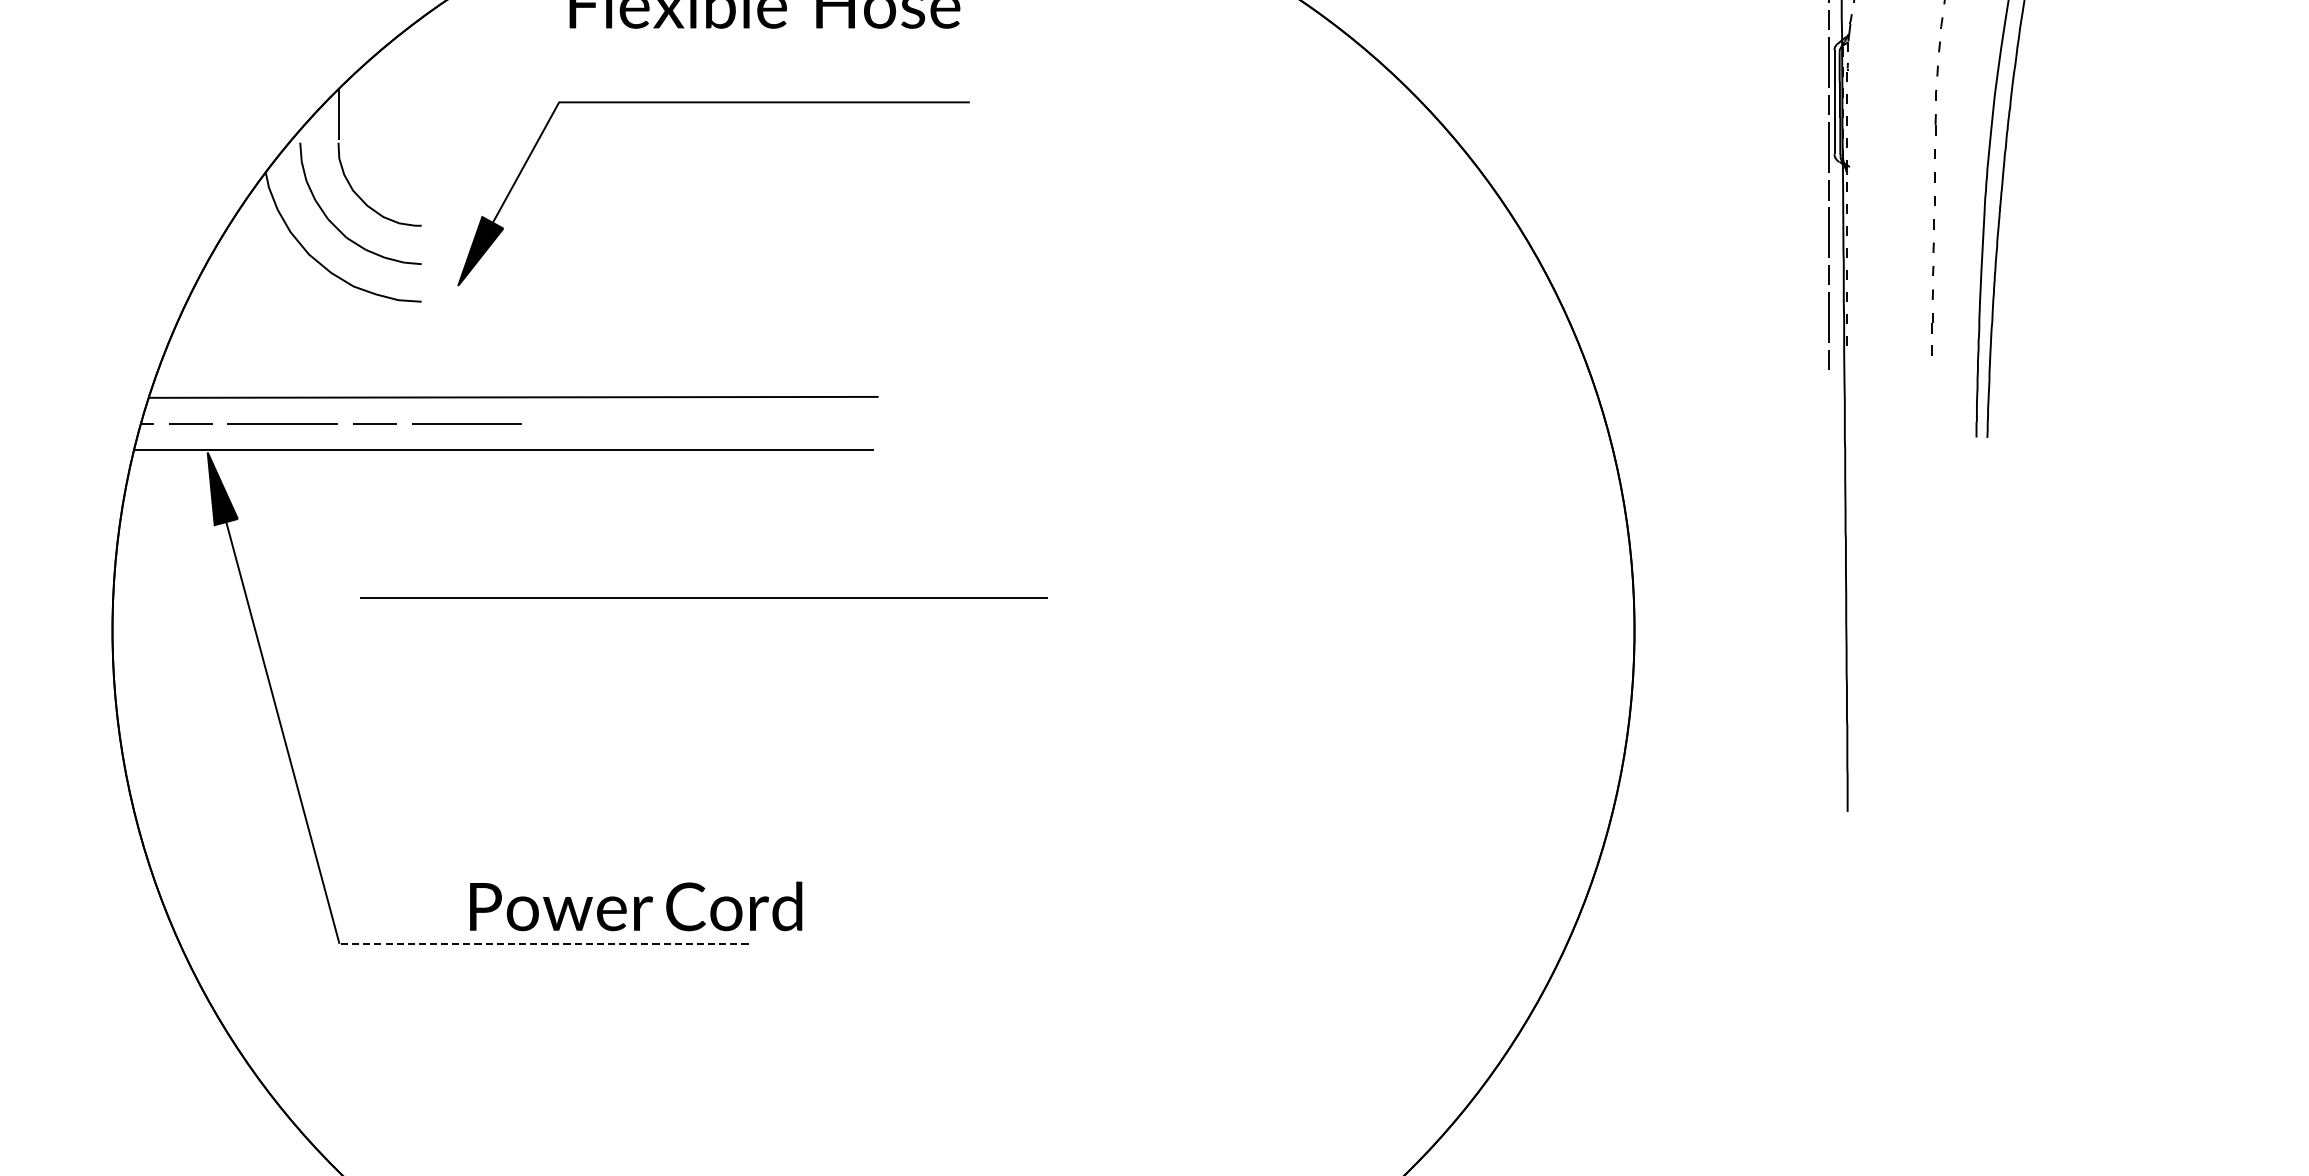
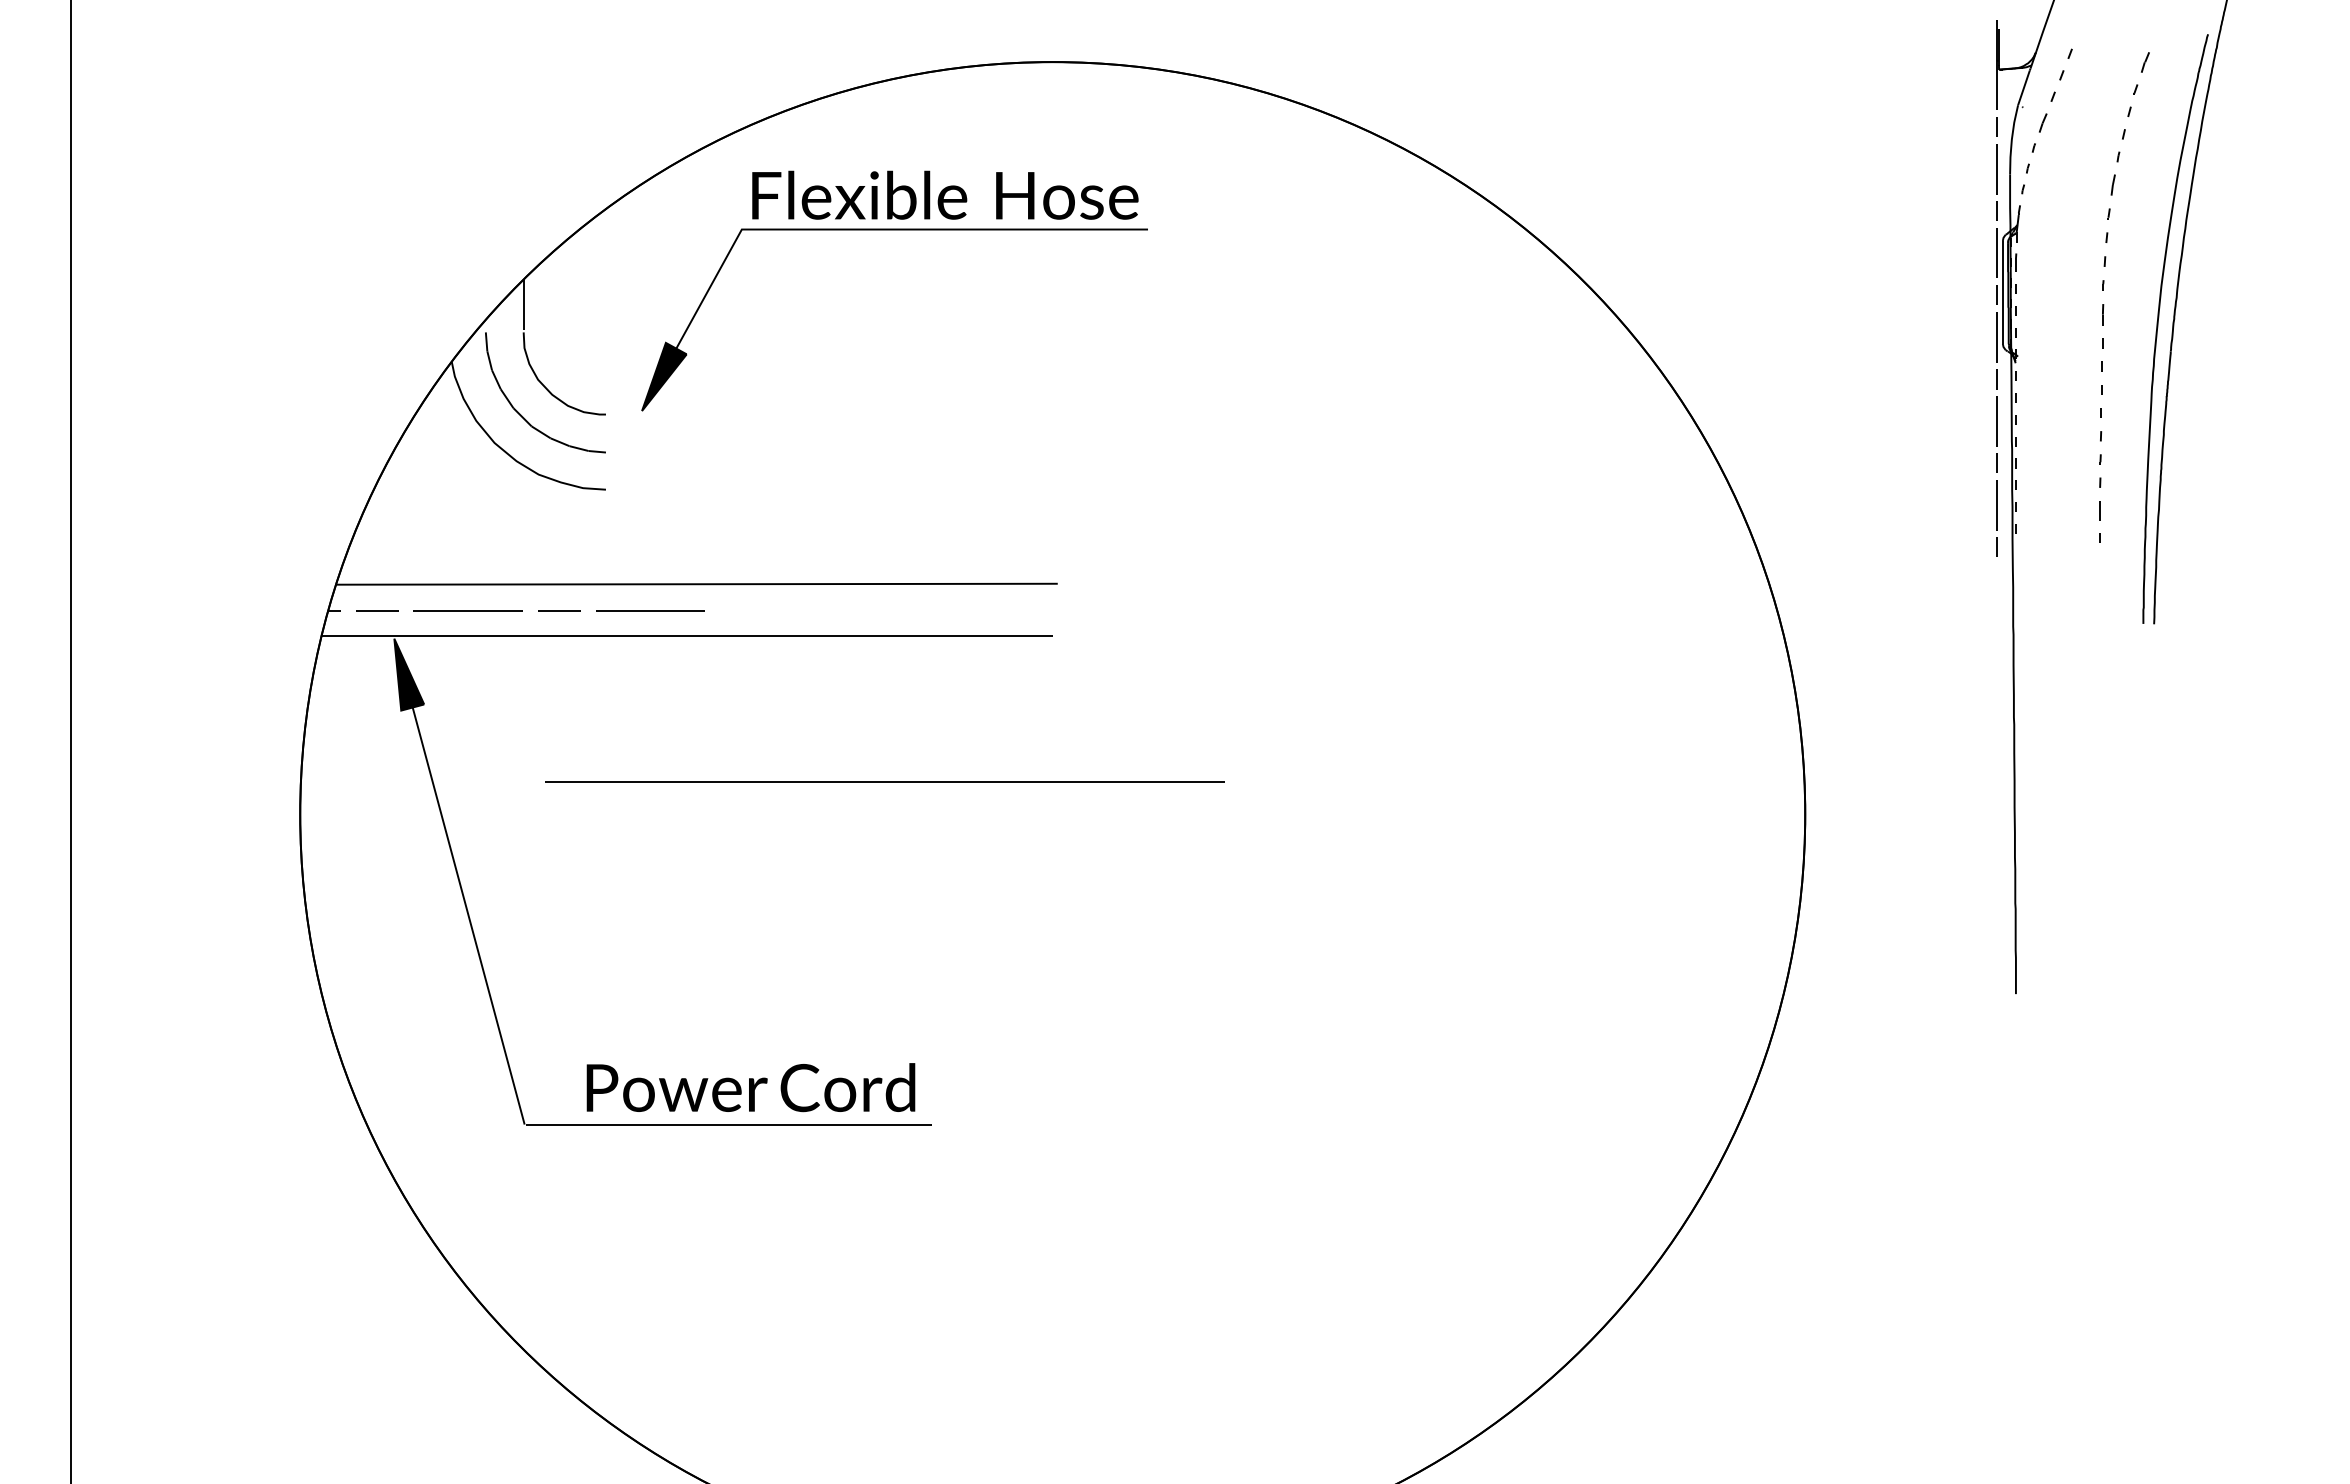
part: (713, 103) -> (894, 230), moved
text: (635, 906) -> (750, 1087), moved
line: (546, 943) -> (729, 1124), dashed -> solid

